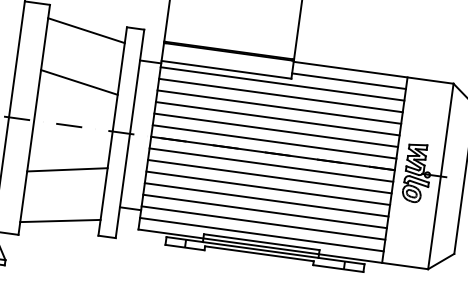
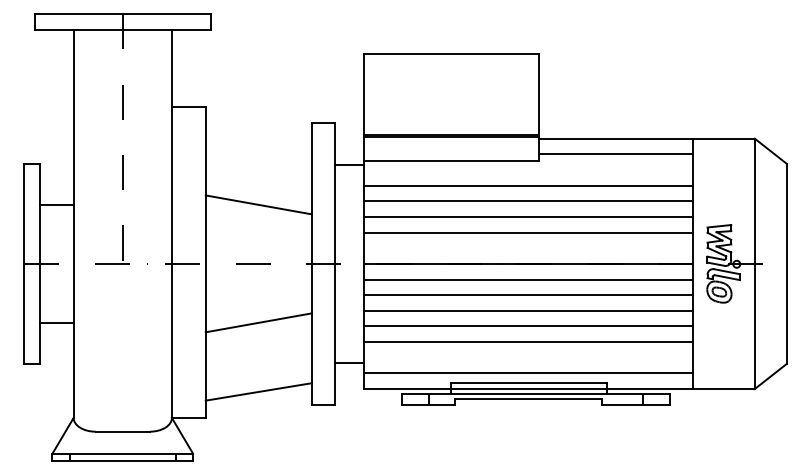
line: (86, 30) -> (258, 134), removed
line: (282, 83) -> (527, 169), removed
line: (274, 142) -> (527, 248), removed
line: (262, 222) -> (527, 357), removed

